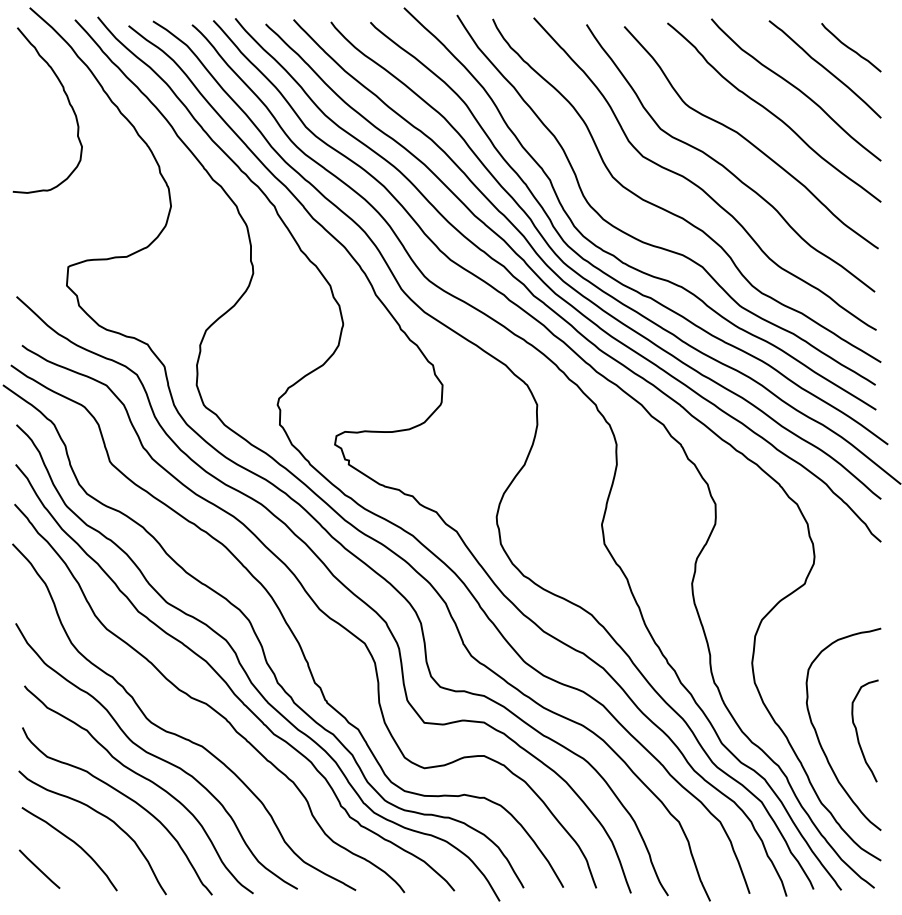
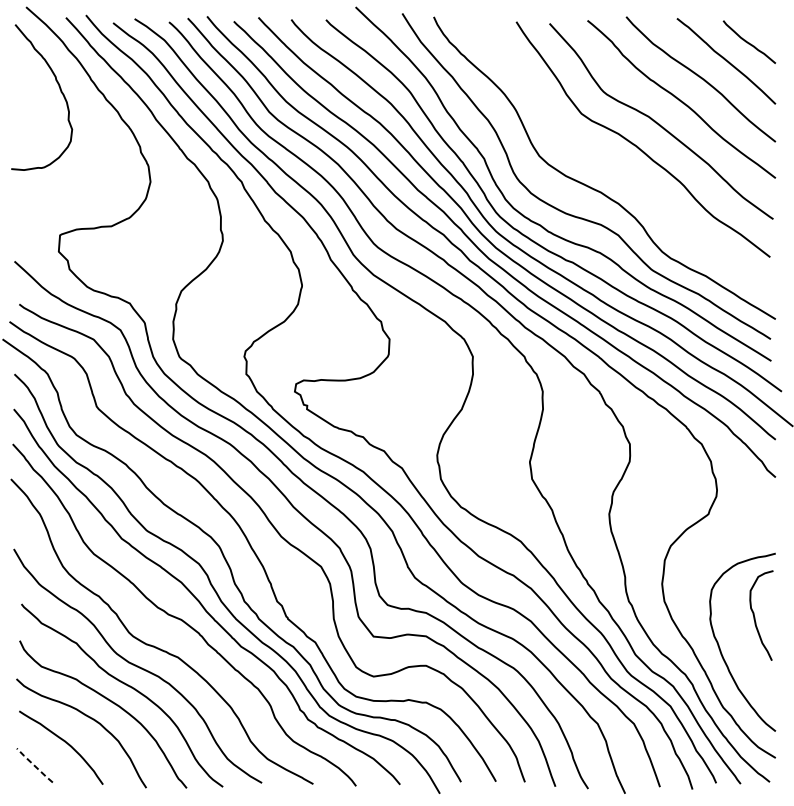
curve: (698, 185) -> (614, 163), removed
curve: (857, 730) -> (754, 615), moved
line: (39, 869) -> (34, 765), solid -> dashed

